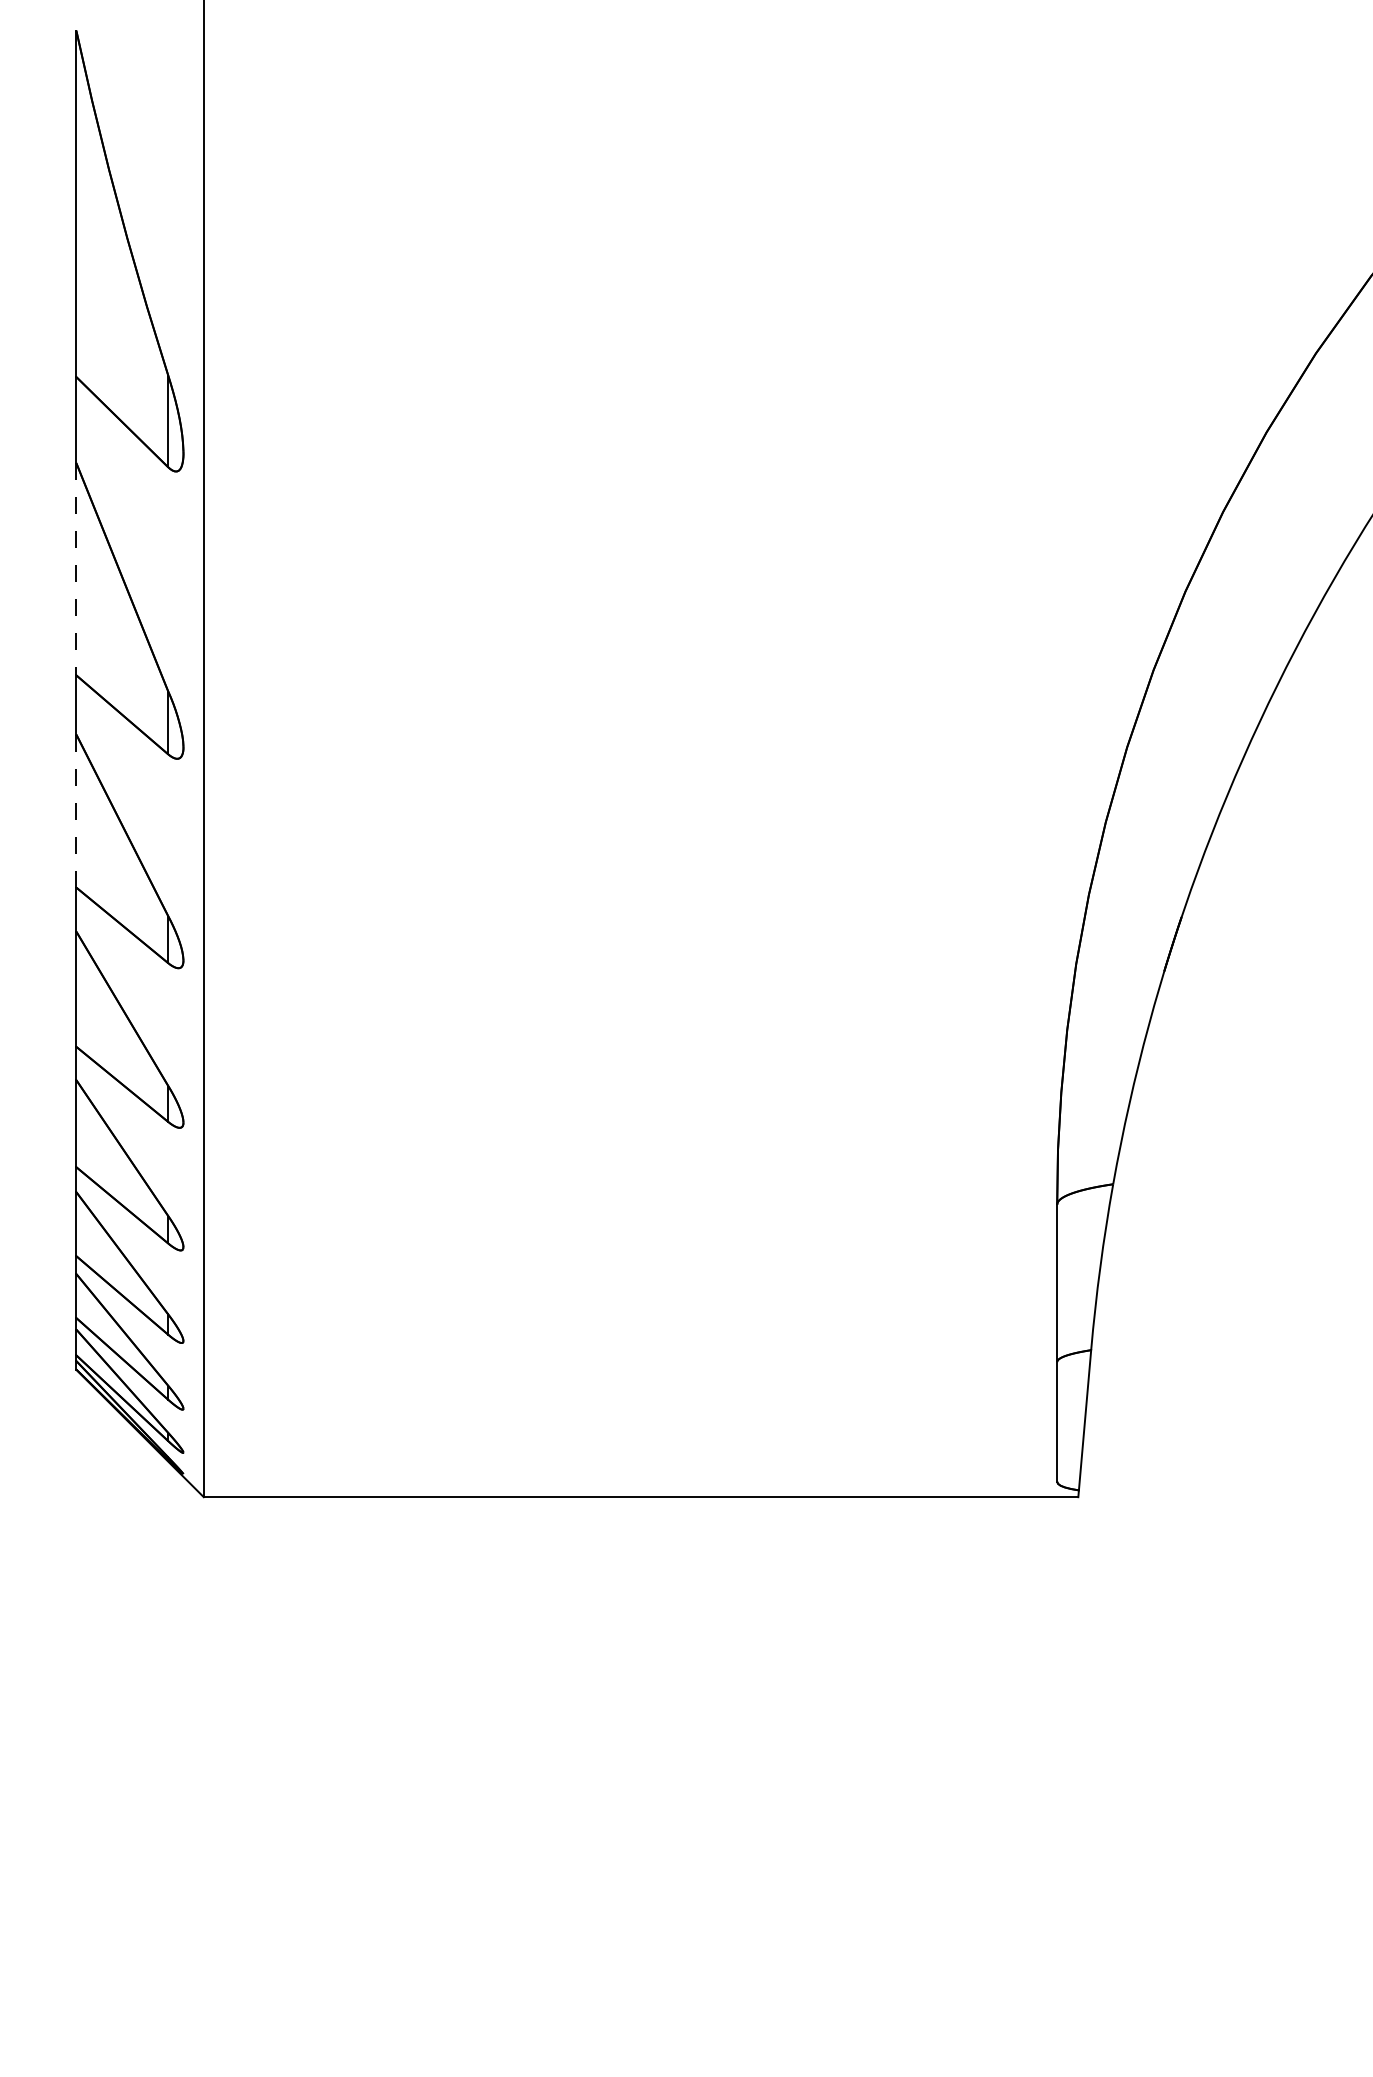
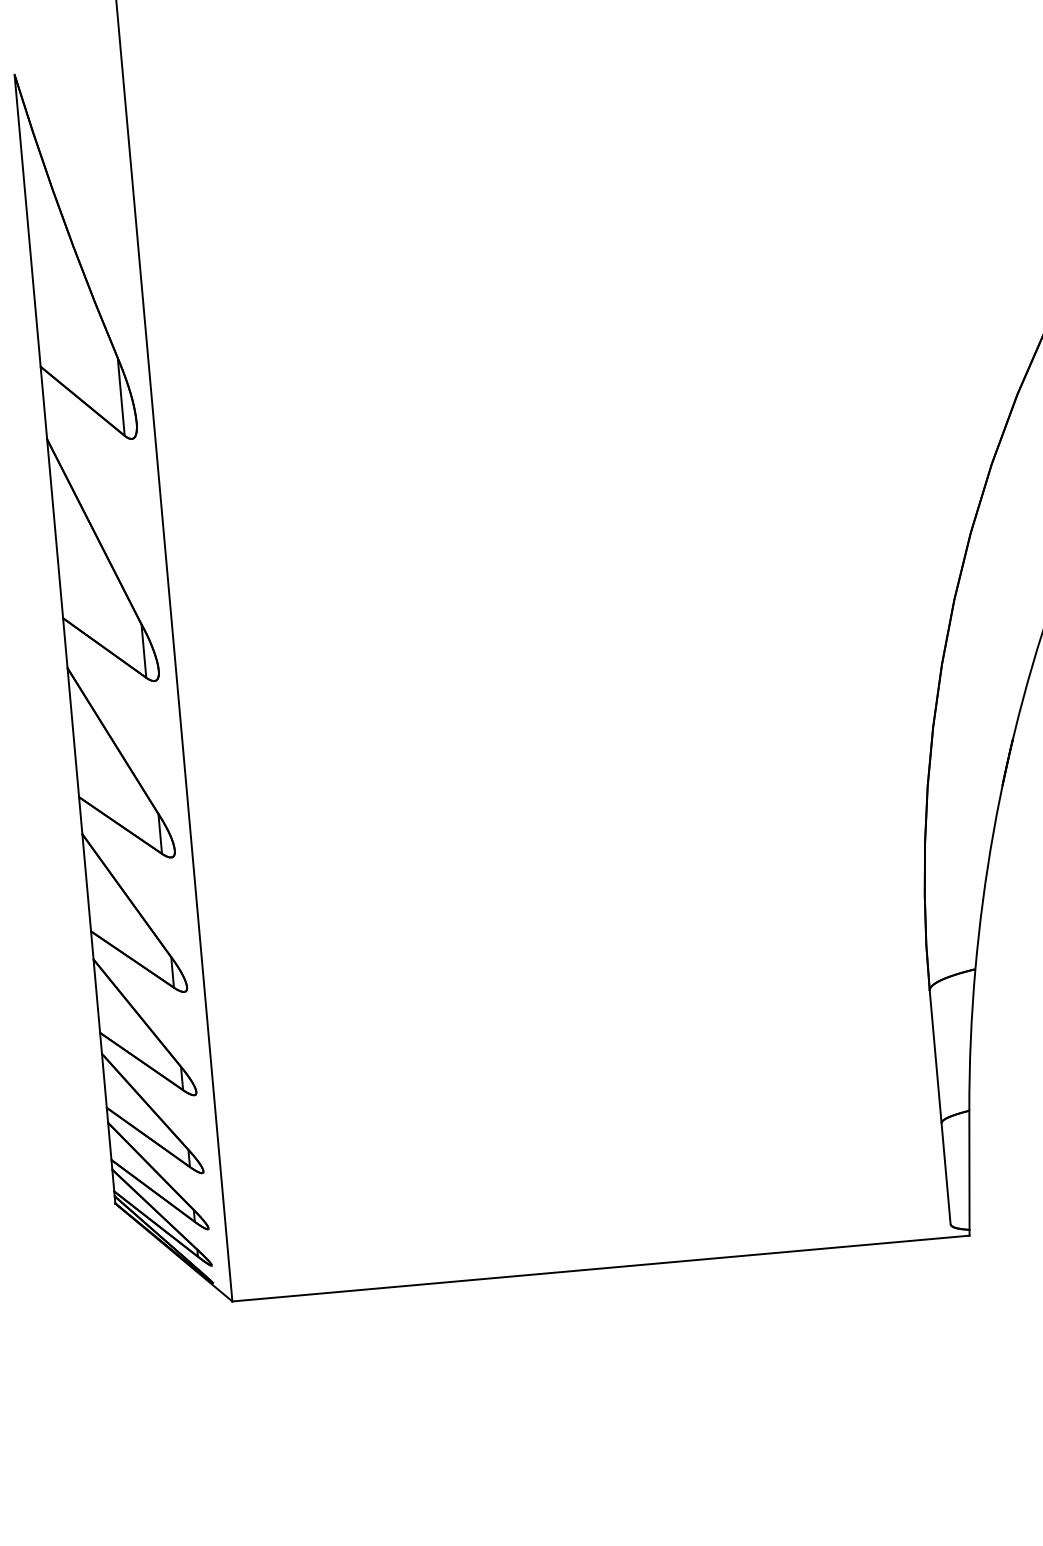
line: (76, 569) -> (55, 529), dashed -> solid
line: (76, 811) -> (73, 733), dashed -> solid

